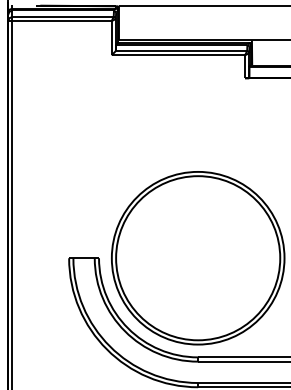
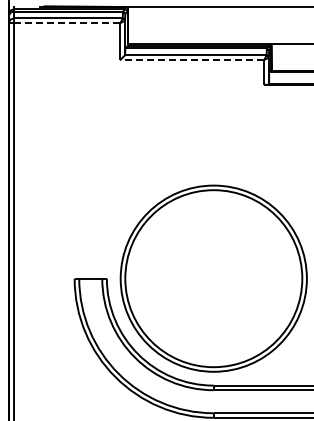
line: (61, 21) -> (66, 23), solid -> dashed
line: (178, 54) -> (192, 59), solid -> dashed

